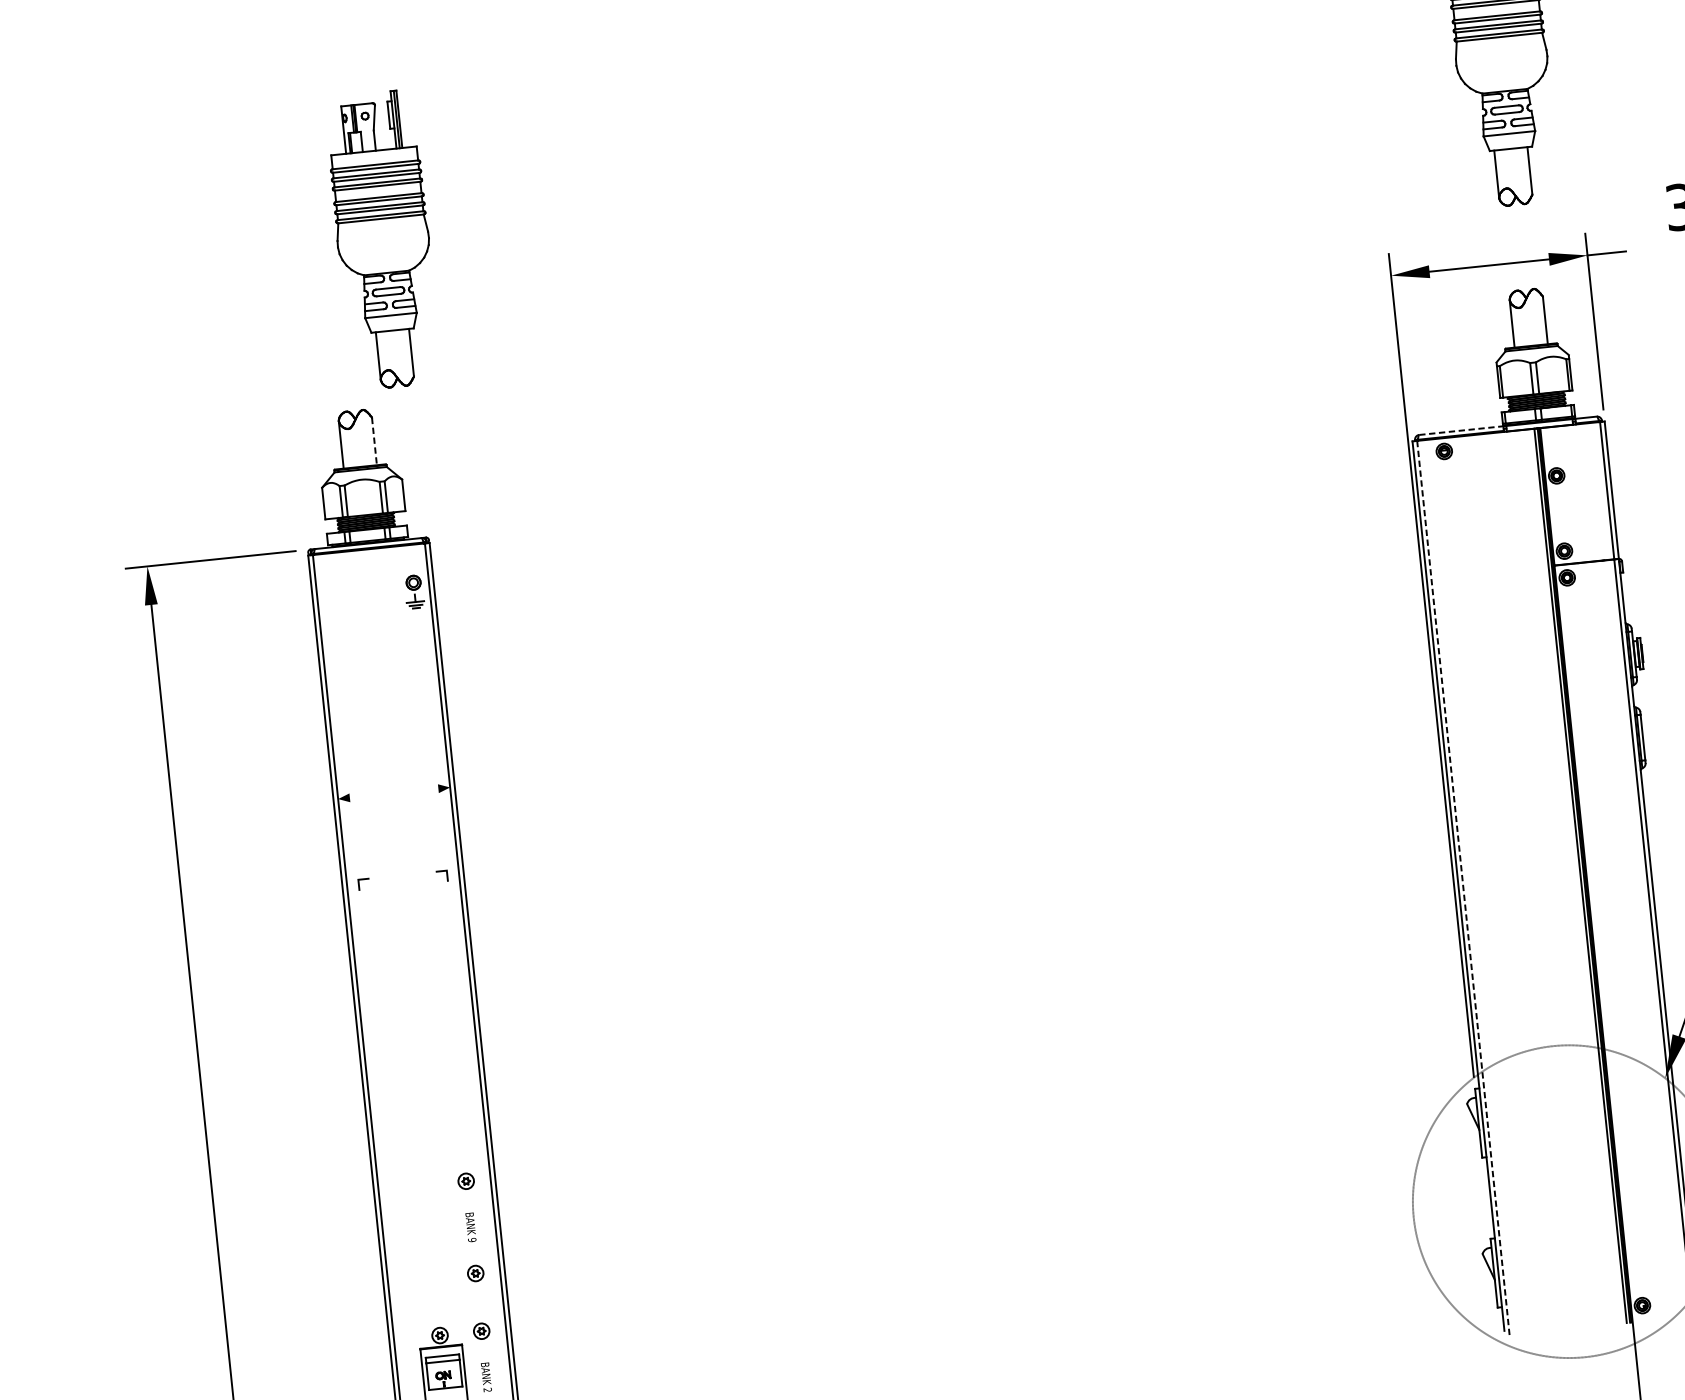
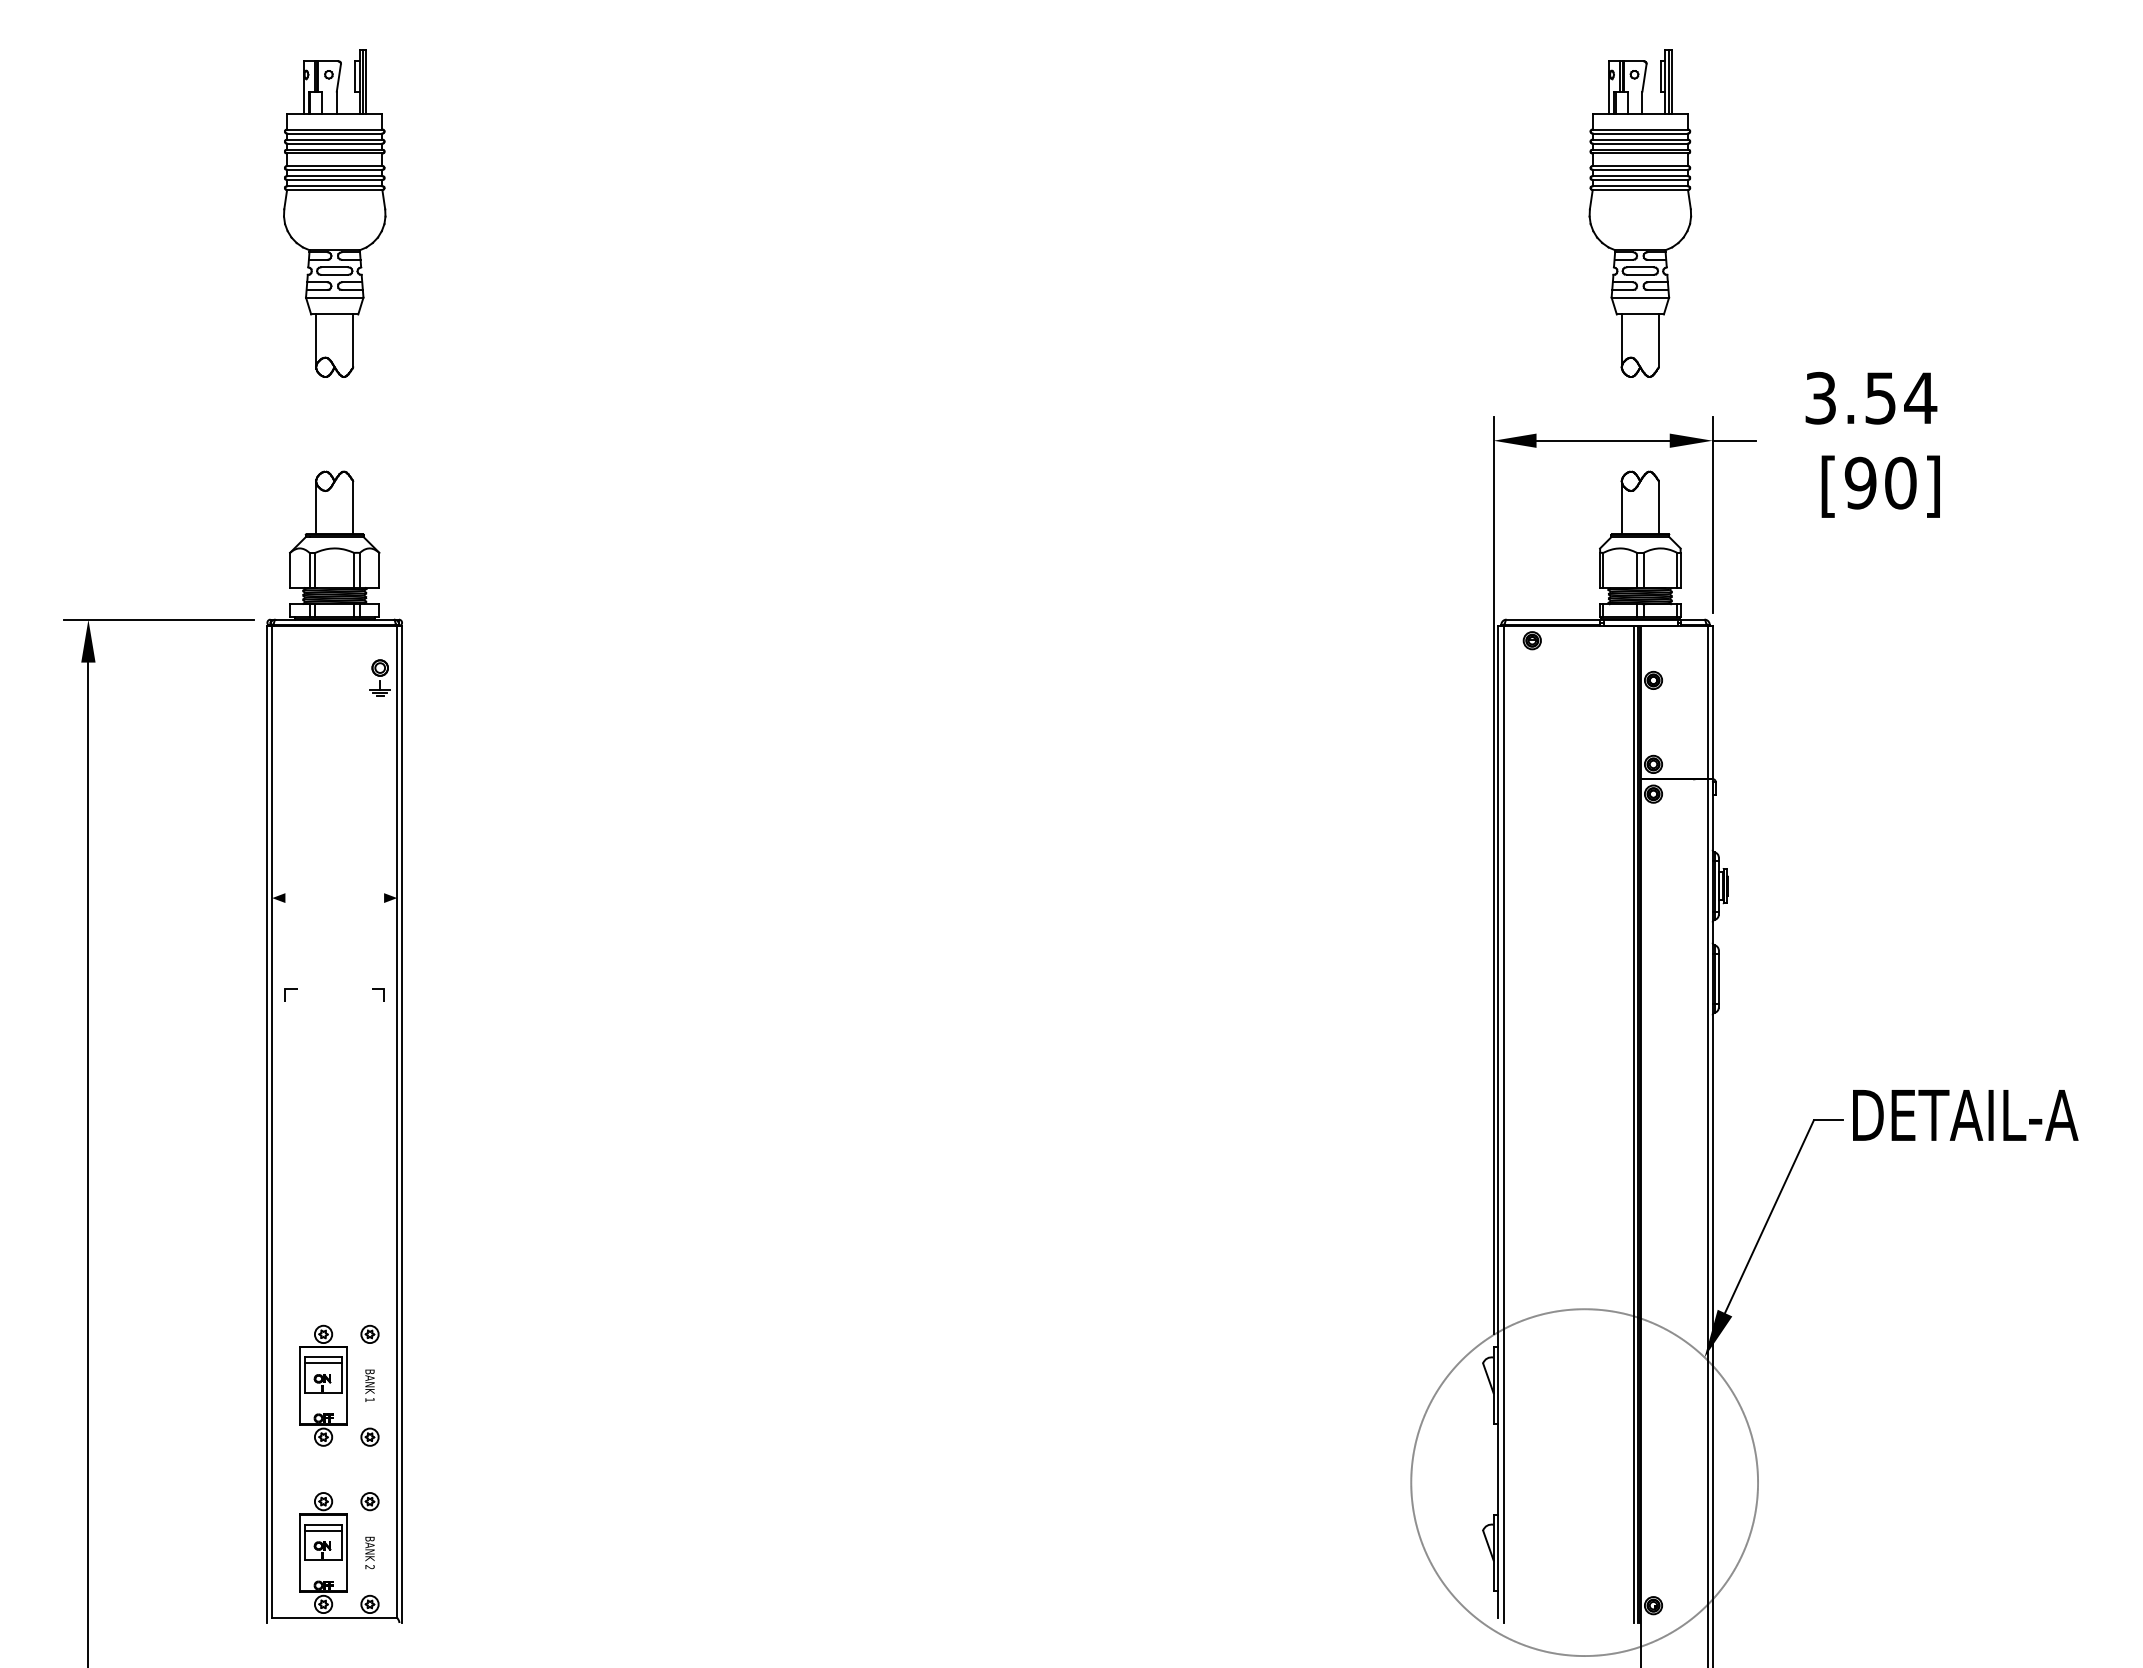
part: (382, 240) -> (334, 213), moved
line: (1461, 430) -> (1553, 619), dashed -> solid
line: (374, 442) -> (353, 508), dashed -> solid
line: (1463, 888) -> (1503, 1124), dashed -> solid
part: (429, 1231) -> (323, 1385), added
text: (471, 1239) -> (369, 1399), 9 -> 1

